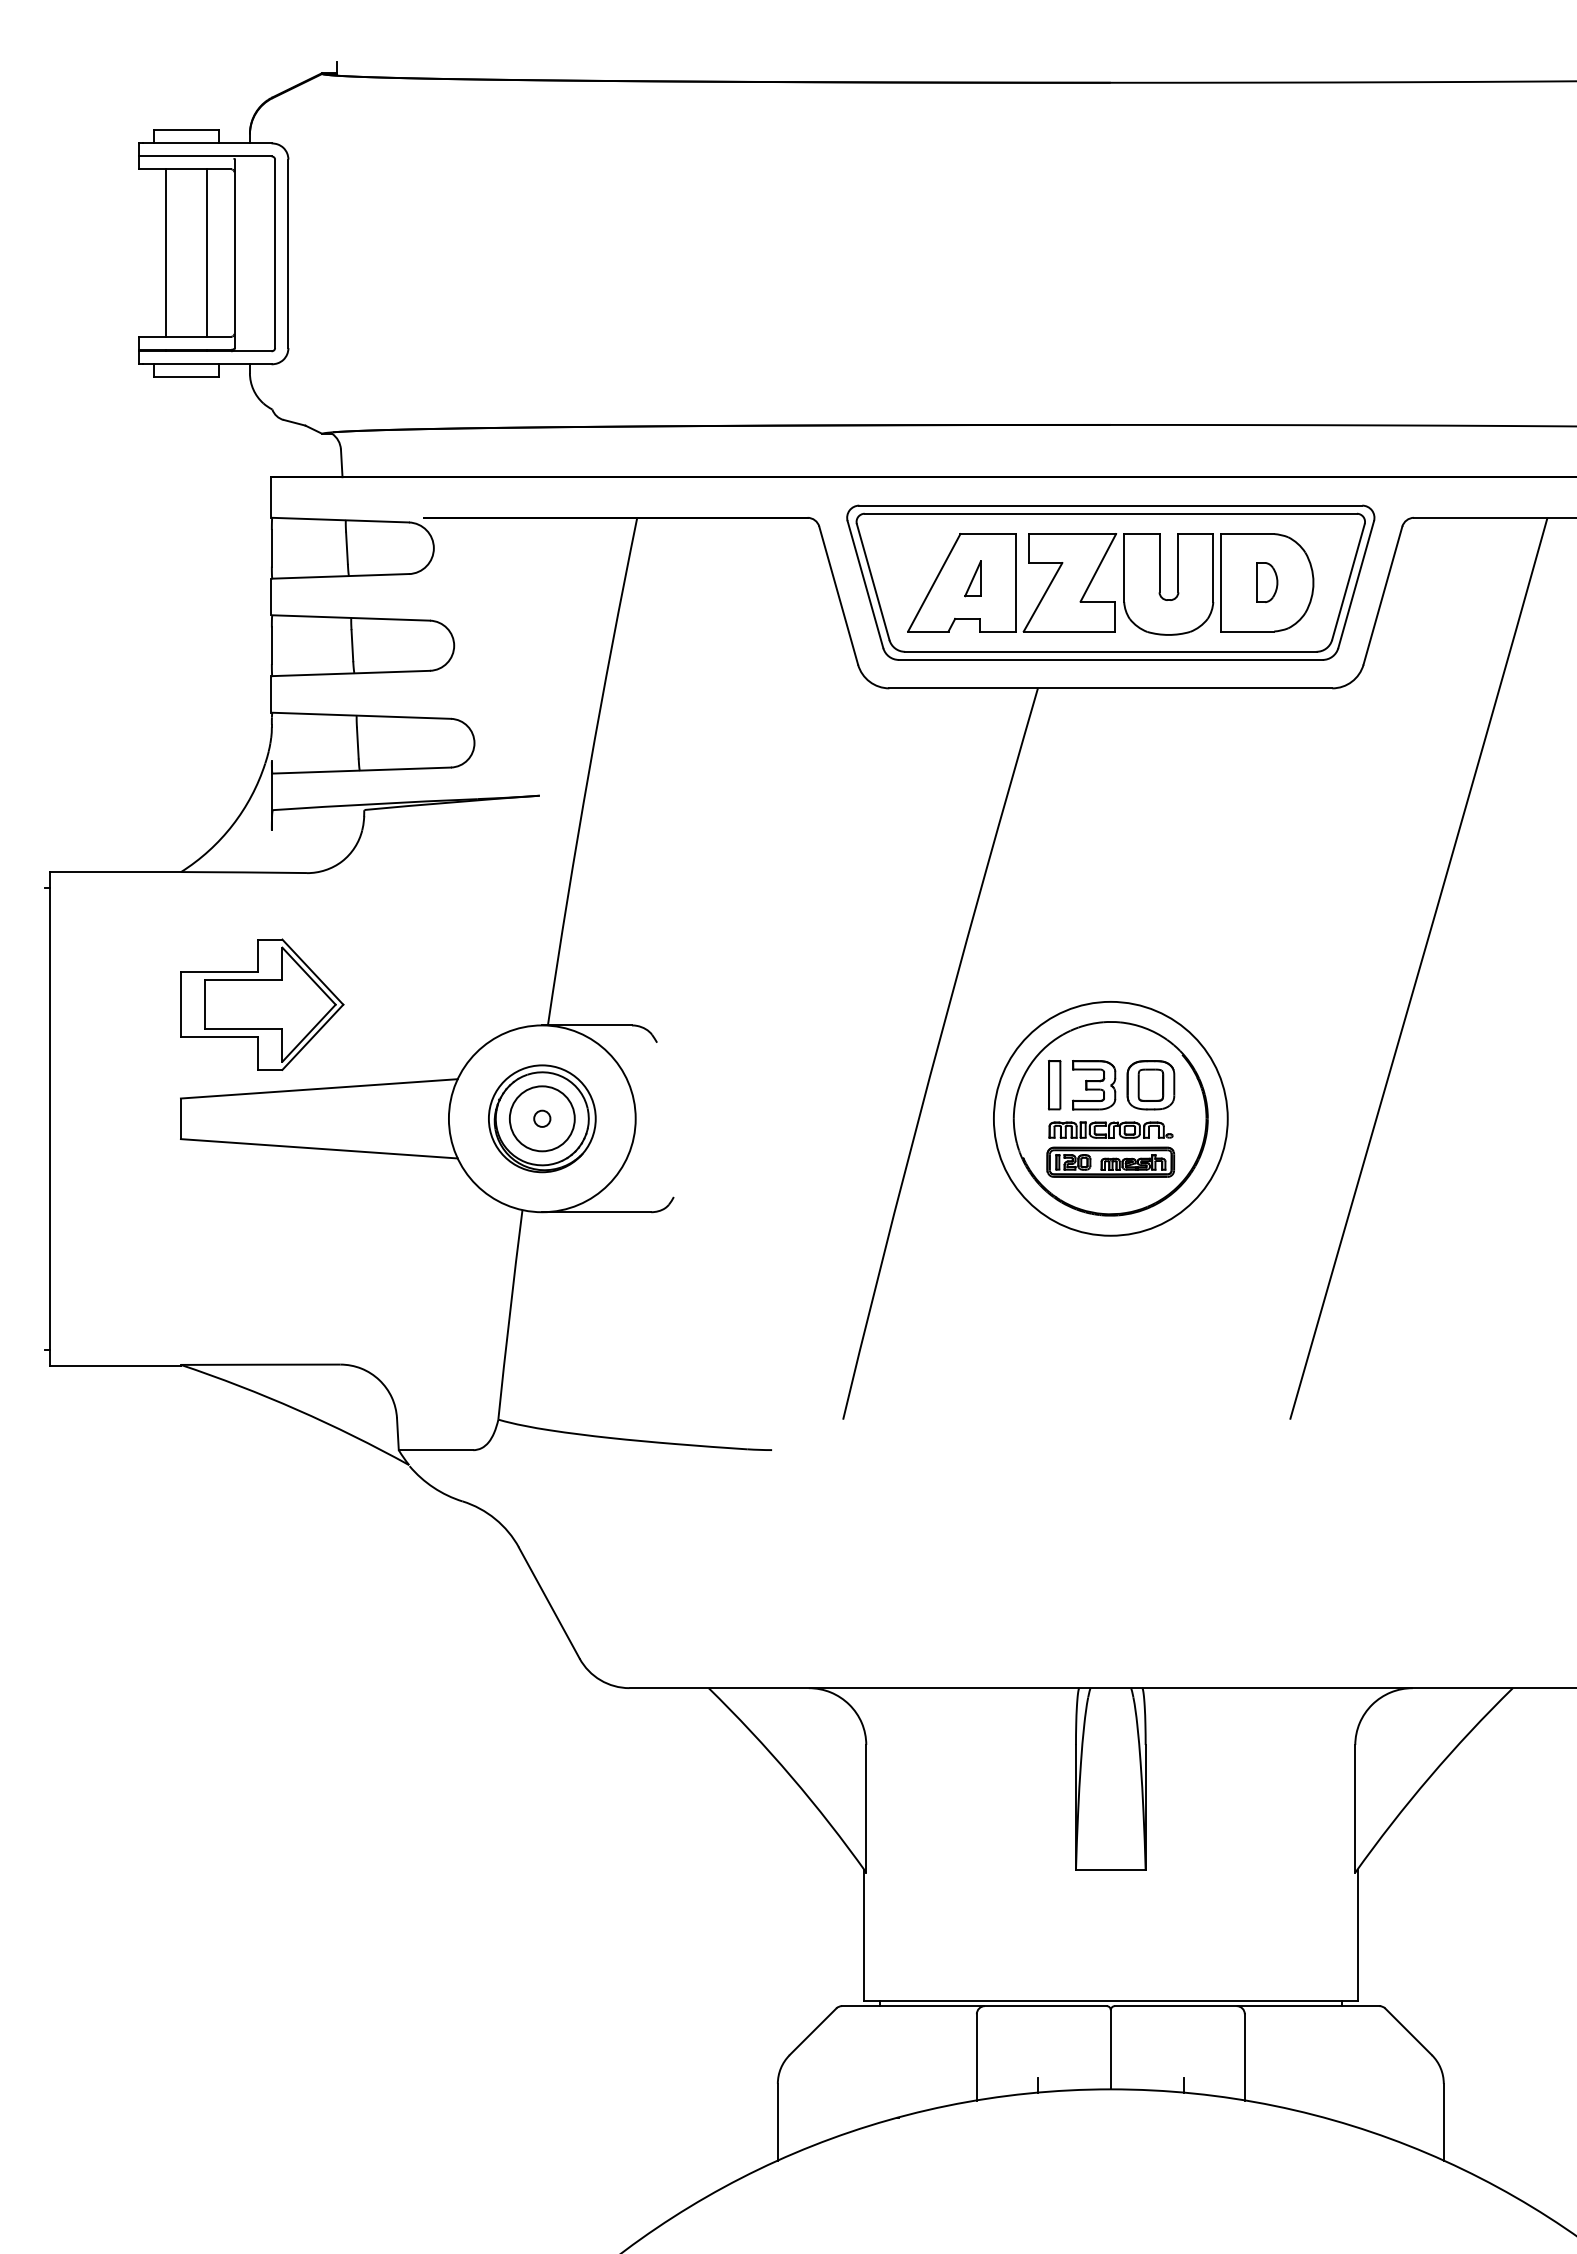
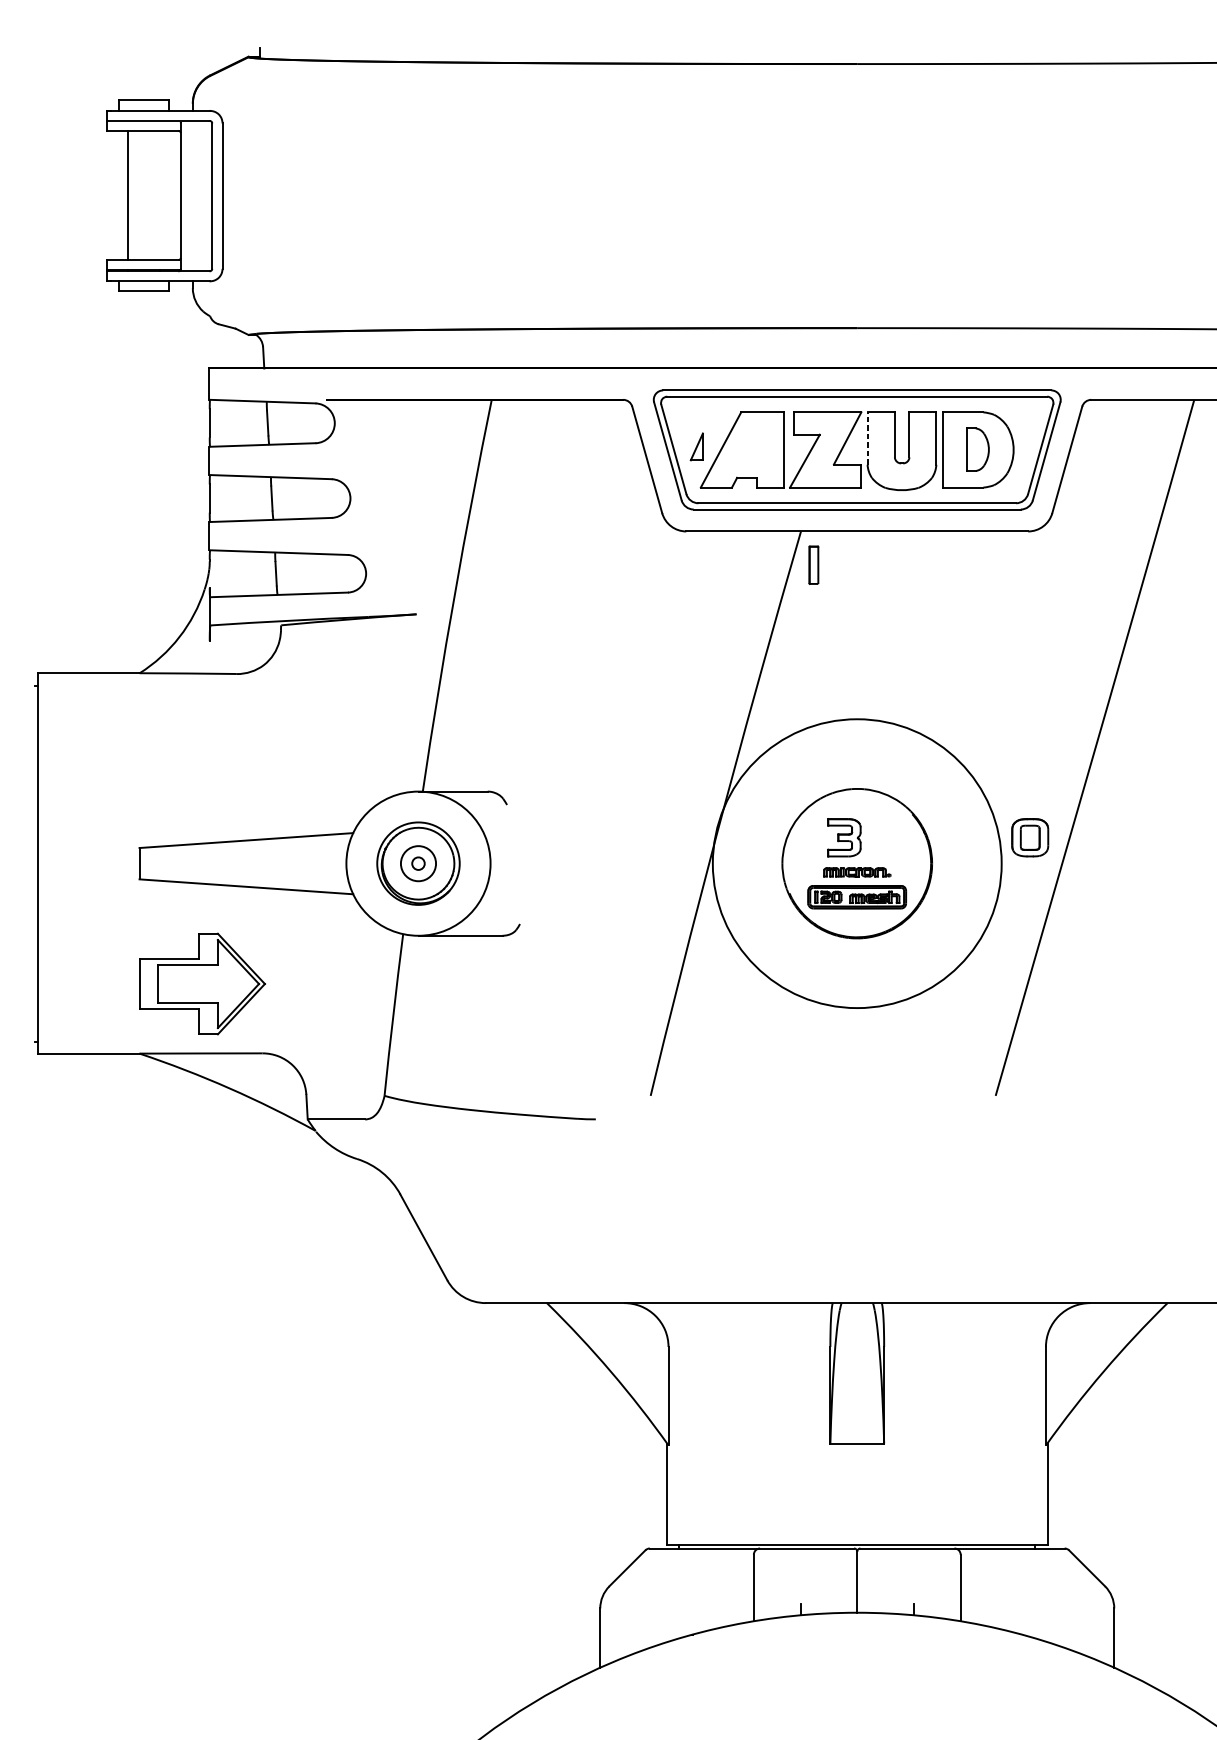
line: (206, 252) -> (159, 195), removed
line: (1124, 568) -> (867, 438), solid -> dashed
part: (972, 578) -> (696, 446), moved
part: (1267, 582) -> (978, 449), size x1.4
part: (262, 1004) -> (202, 983), moved
part: (1054, 1084) -> (813, 564), moved
part: (1150, 1085) -> (1029, 837), moved
circle: (541, 1118) -> (417, 863), size x0.7
circle: (1110, 1118) -> (857, 863), size x1.6
part: (1110, 1129) -> (857, 871), size x0.7

